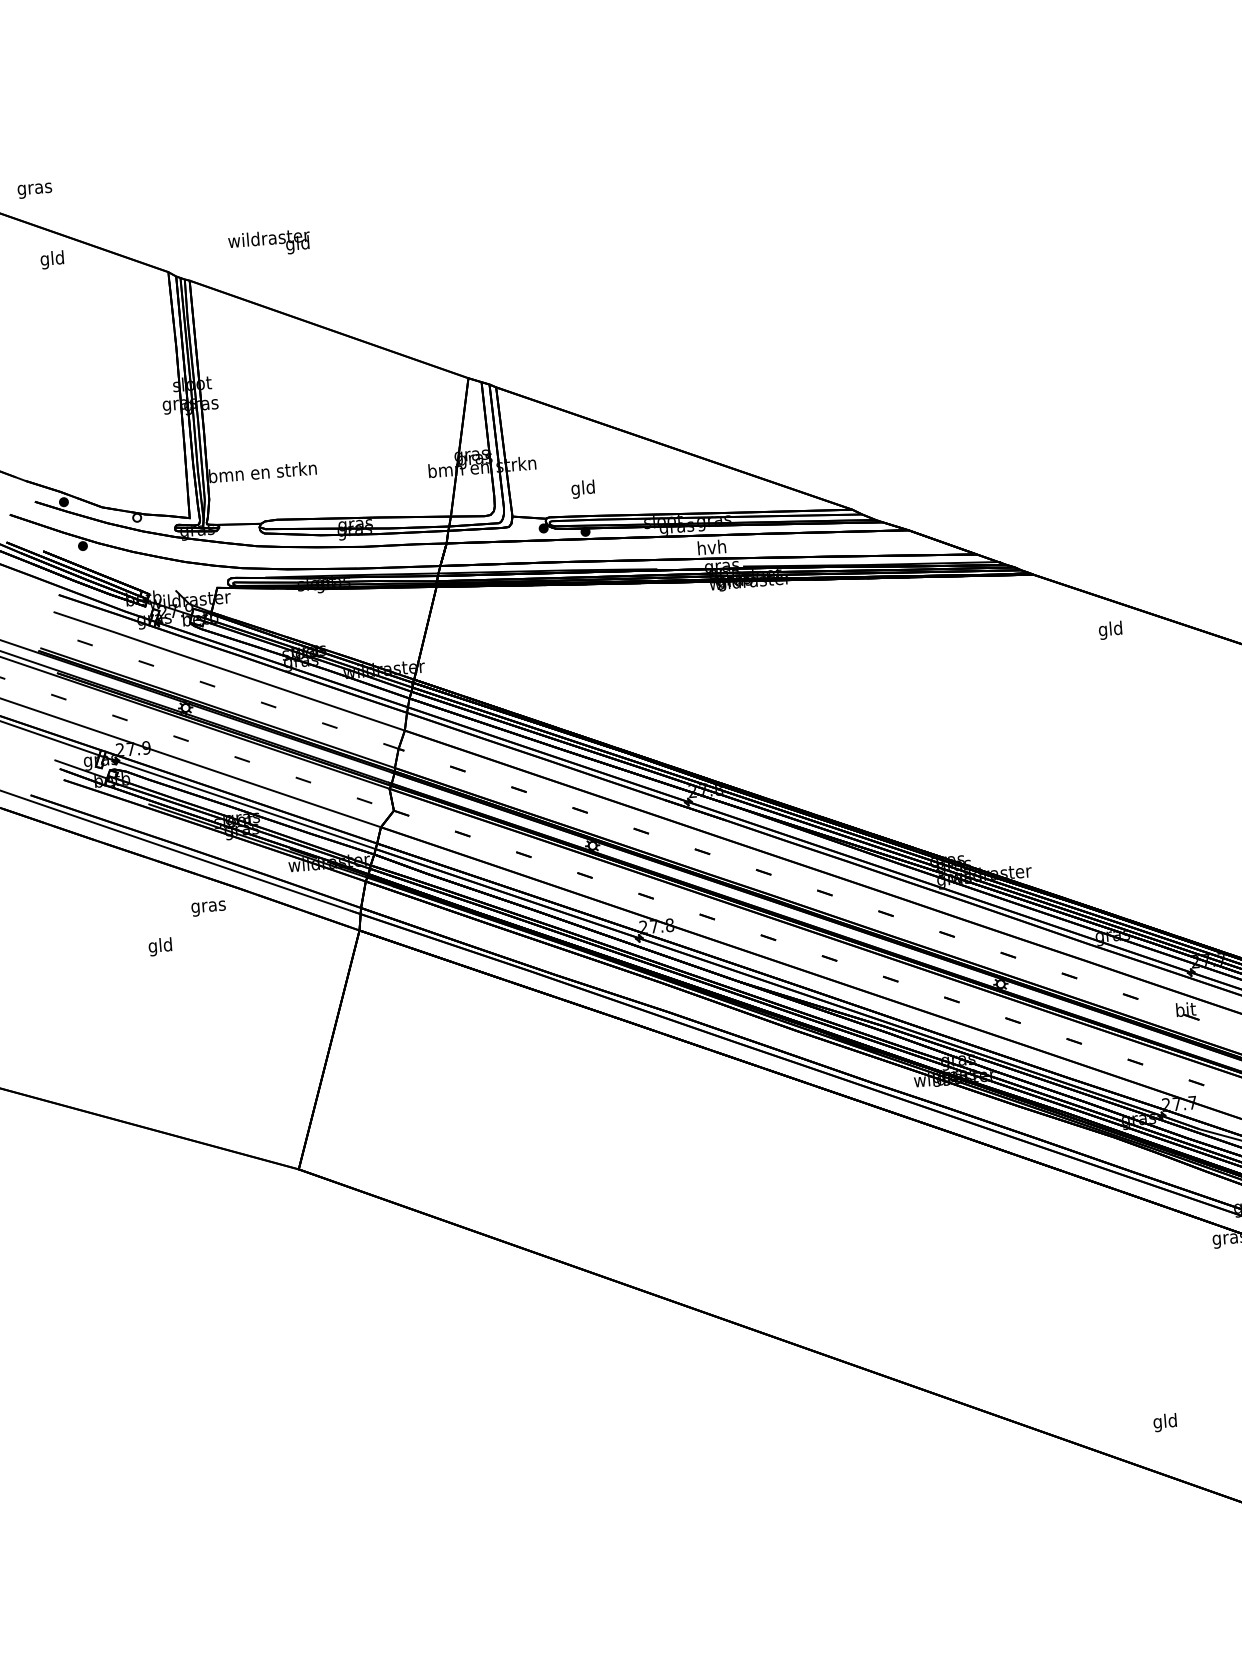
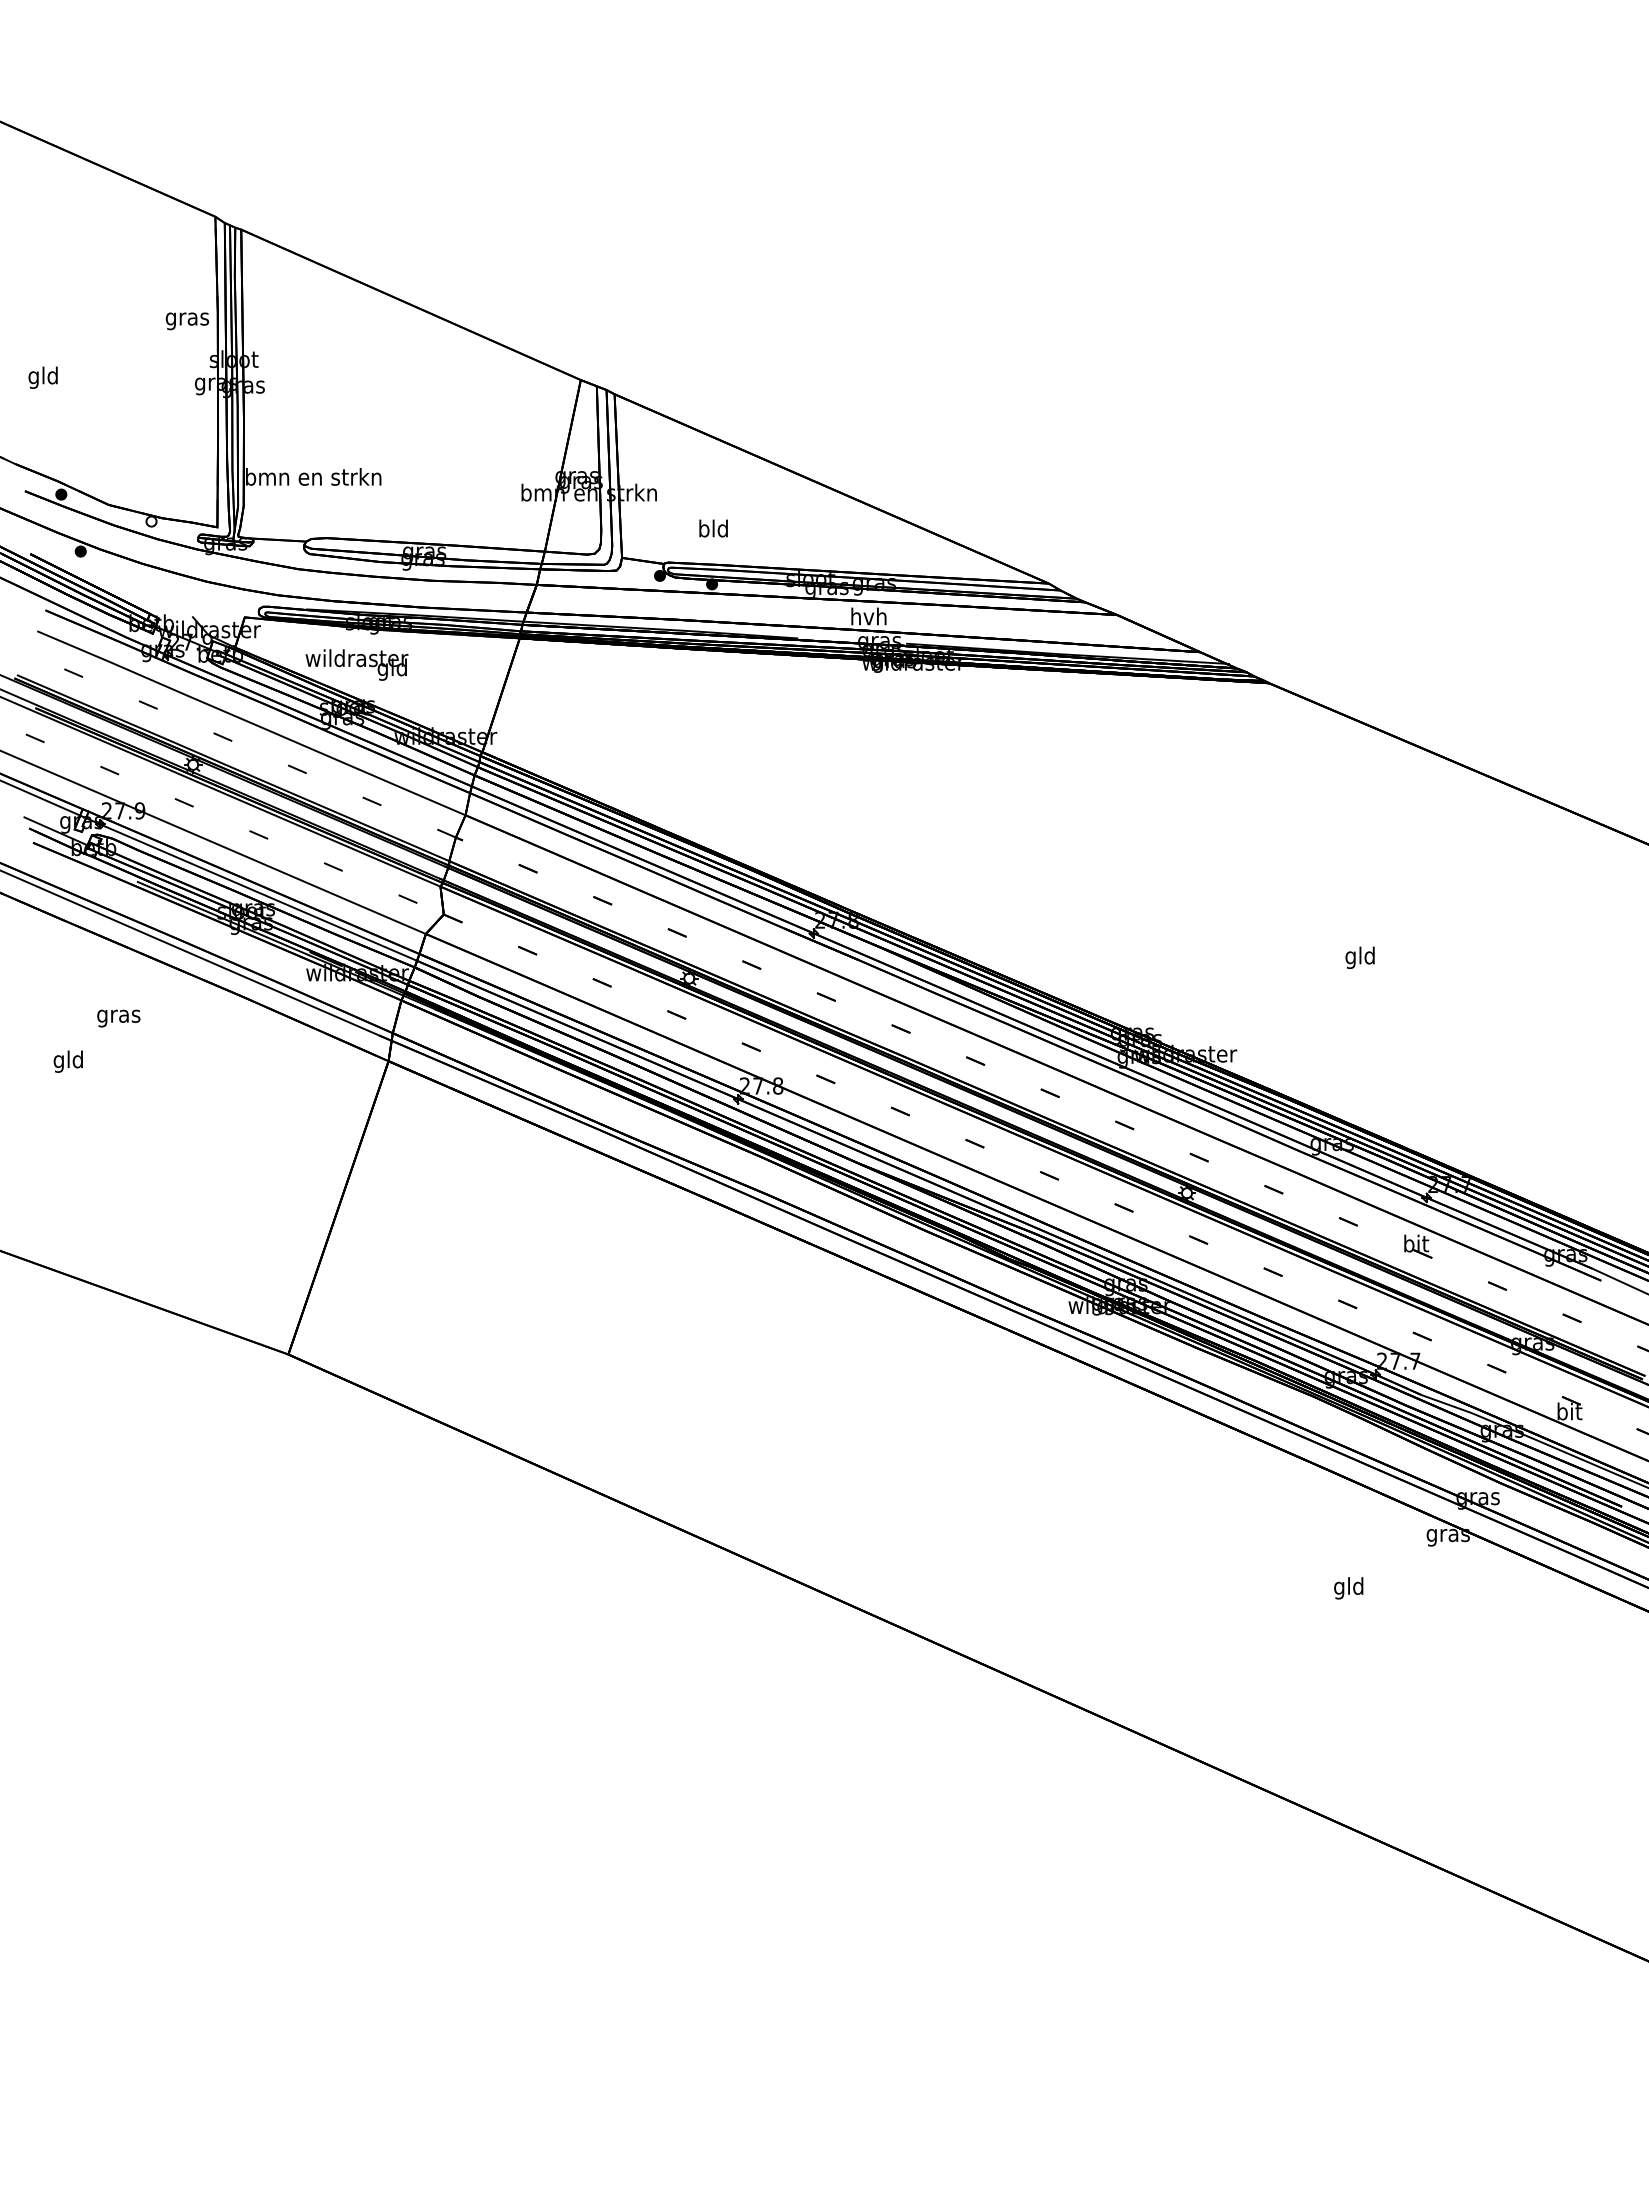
text: (34, 190) -> (186, 321), moved
text: (269, 243) -> (356, 664), moved
text: (51, 259) -> (42, 377), moved
text: (575, 489) -> (703, 530), gld -> bld
text: (1110, 630) -> (1359, 957), moved
text: (208, 908) -> (118, 1018), moved
text: (159, 946) -> (67, 1061), moved
text: (1165, 1422) -> (1348, 1588), moved

